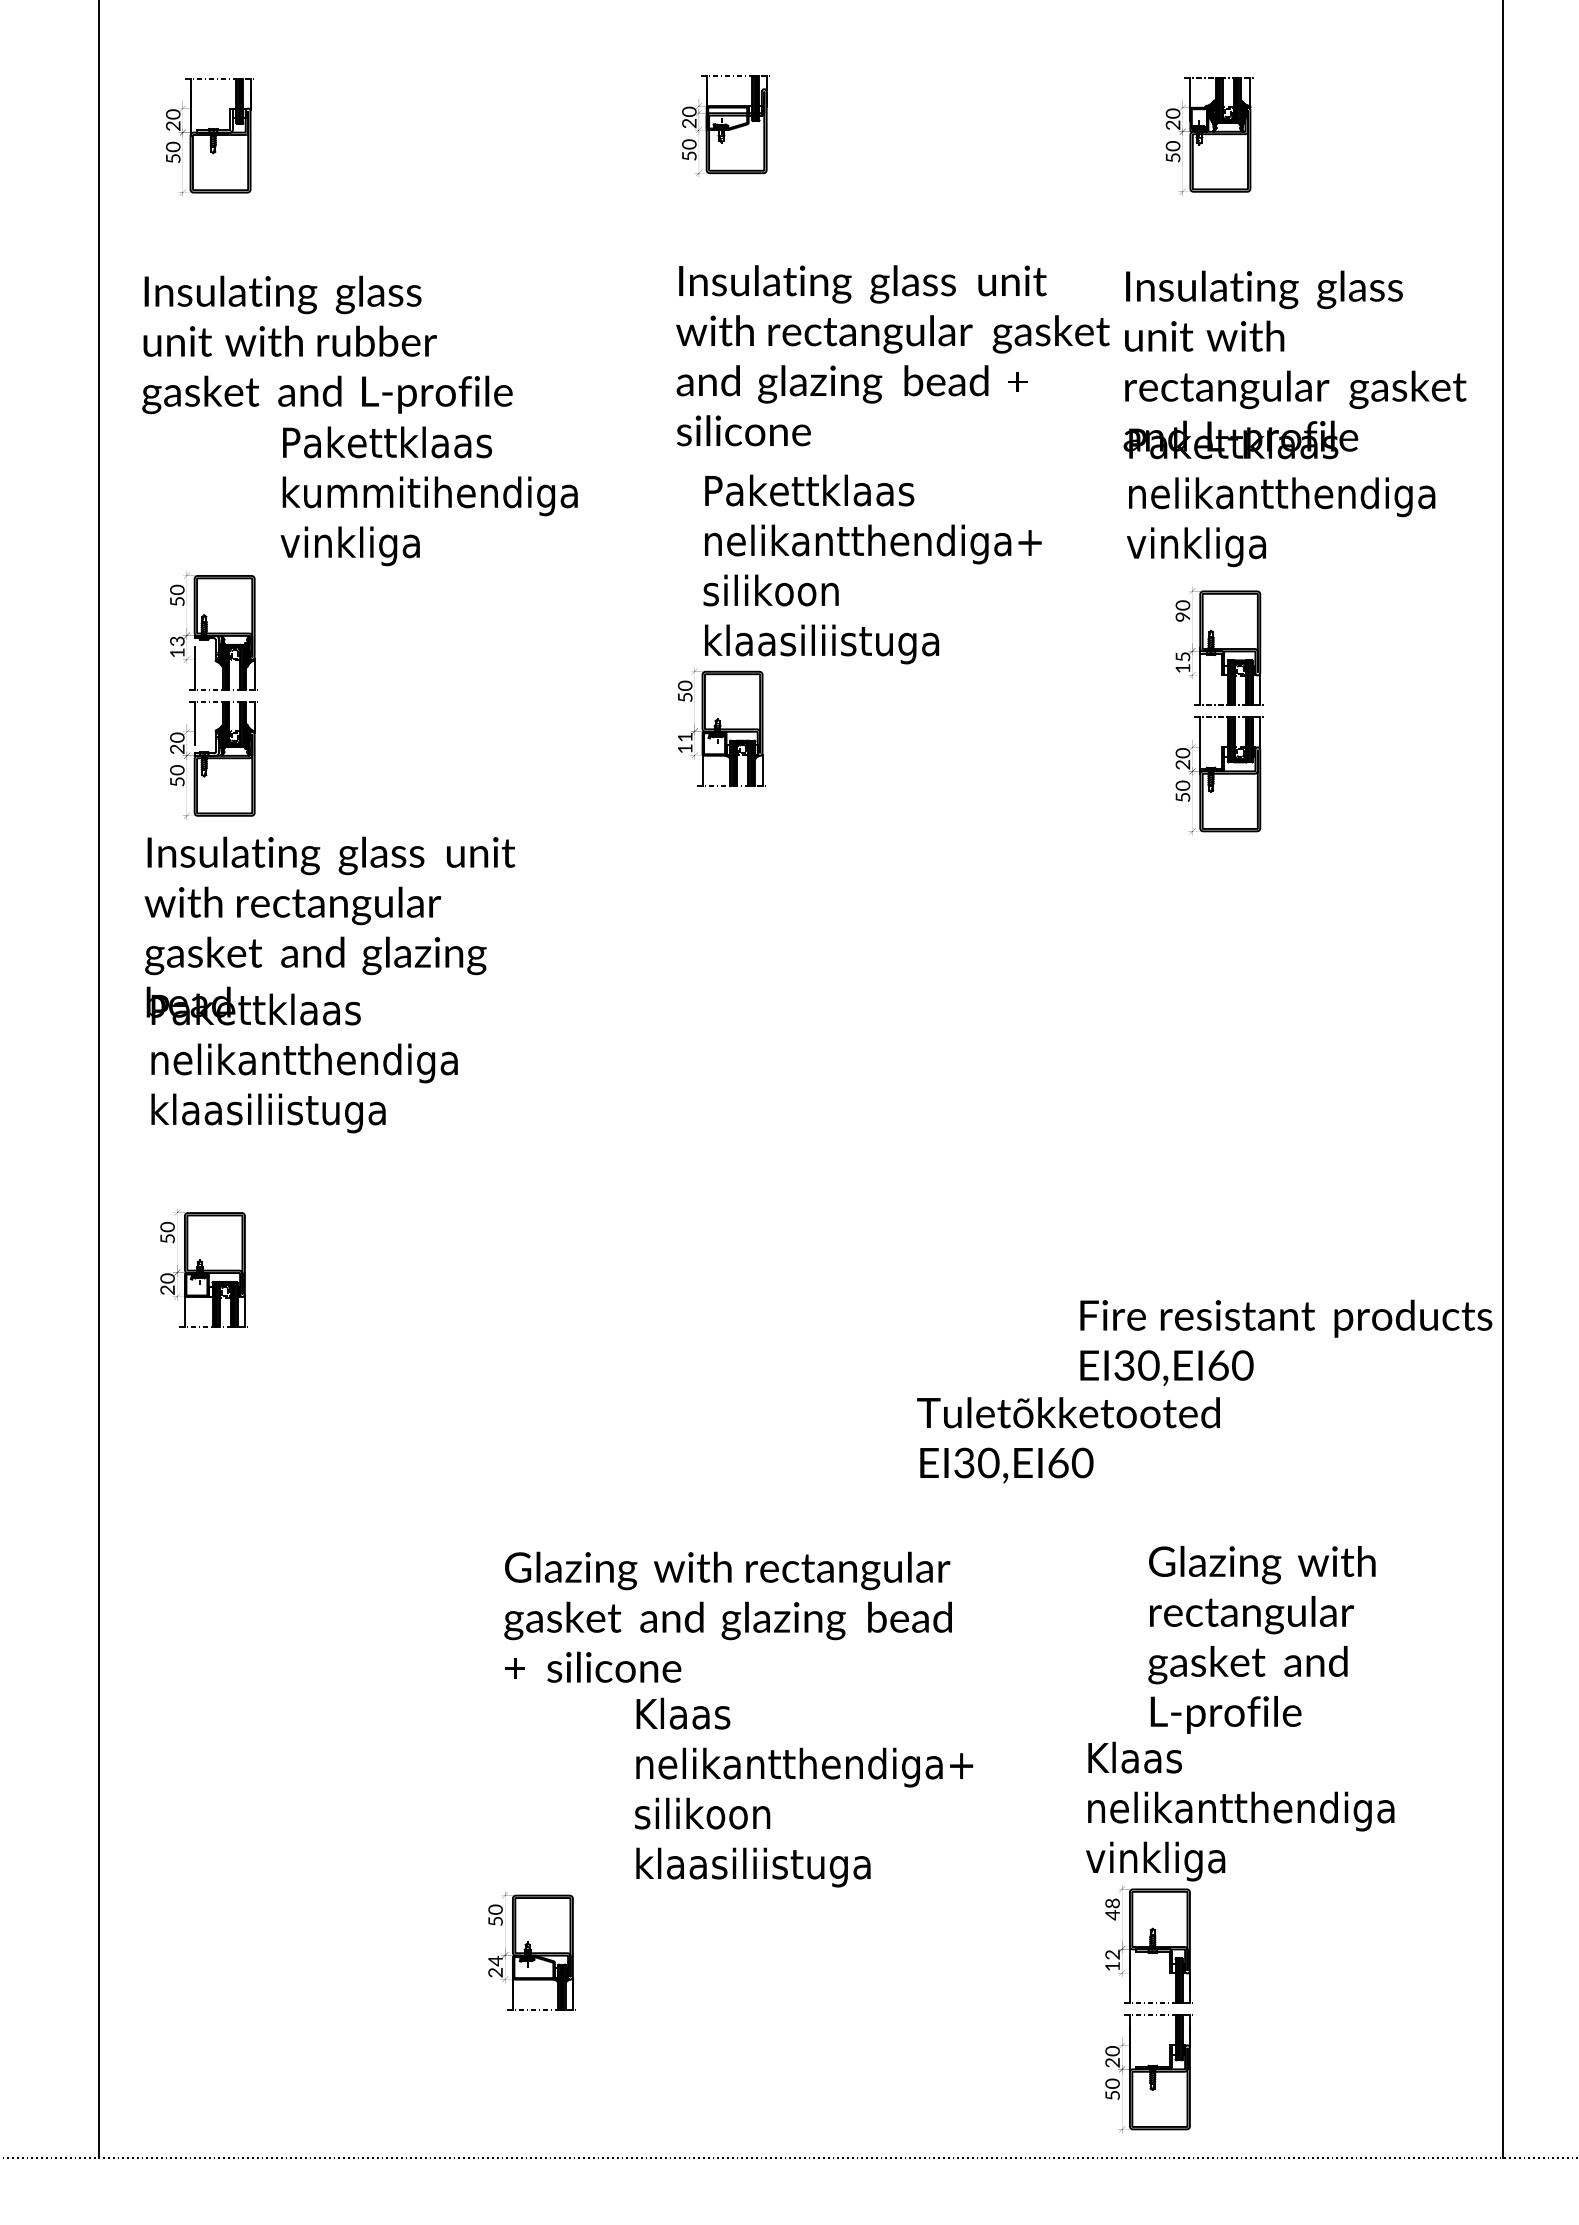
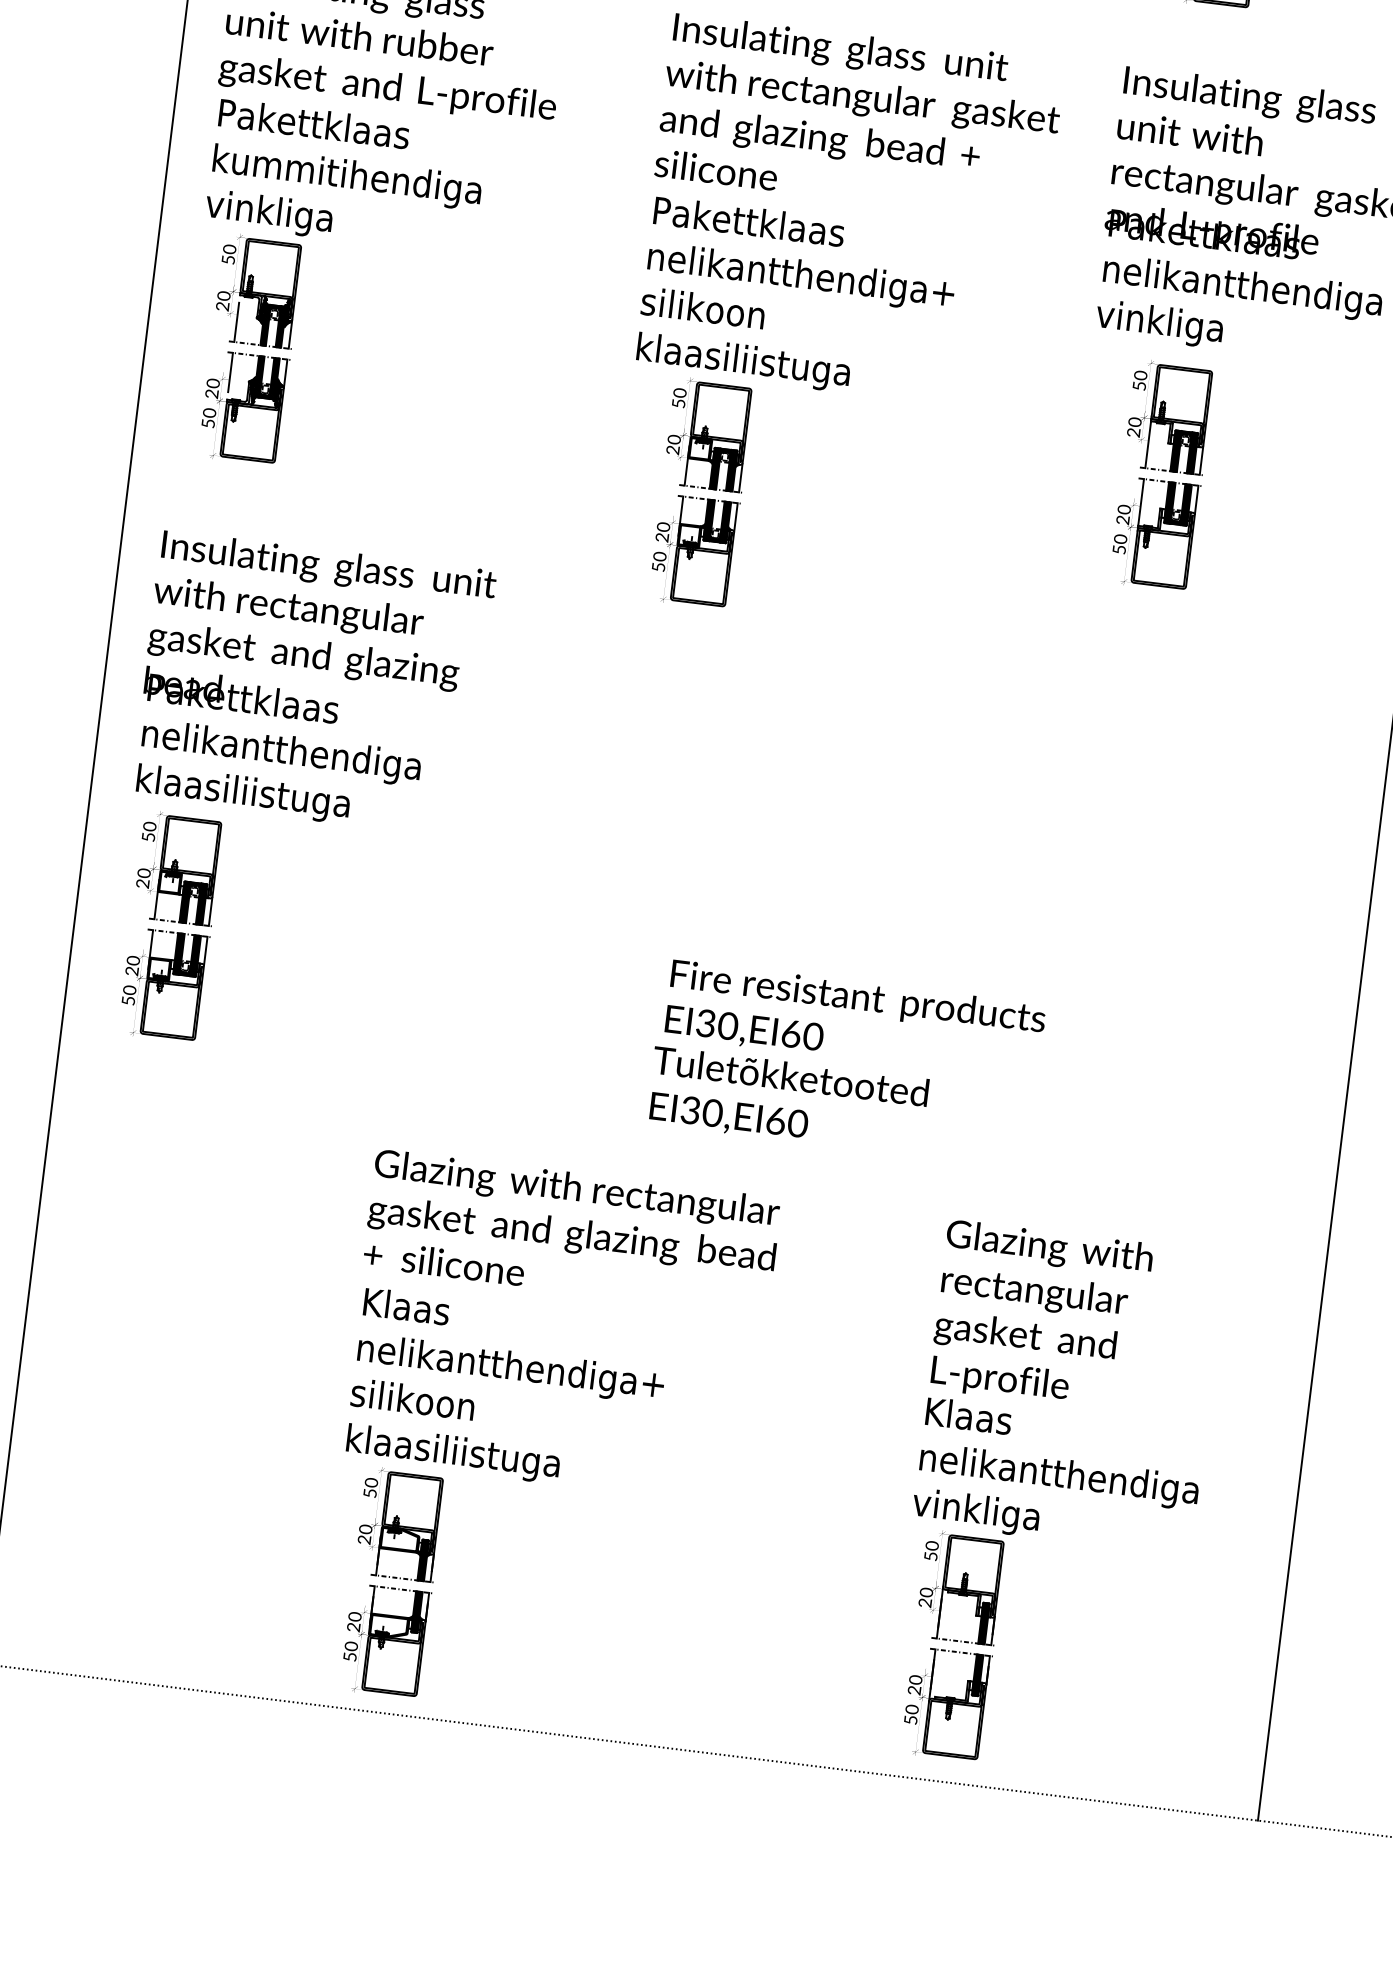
text: (892, 355) -> (859, 118), moved
text: (428, 496) -> (345, 177), moved
text: (872, 569) -> (797, 300), moved
text: (1182, 616) -> (1139, 385), 90 -> 50
text: (177, 646) -> (223, 300), 13 -> 20
text: (1182, 662) -> (1133, 427), 15 -> 20
text: (685, 742) -> (673, 444), 11 -> 20
part: (721, 856) -> (693, 551), added
text: (329, 984) -> (312, 683), moved
text: (1286, 1342) -> (855, 1020), moved
part: (203, 1397) -> (163, 985), added
text: (1068, 1440) -> (787, 1101), moved
text: (727, 1616) -> (571, 1231), moved
text: (1261, 1639) -> (1040, 1315), moved
text: (804, 1792) -> (507, 1391), moved
text: (1112, 1909) -> (931, 1551), 48 -> 50
text: (495, 1960) -> (365, 1528), 24 -> 20
text: (1112, 1960) -> (925, 1597), 12 -> 20
part: (531, 2080) -> (385, 1641), added

